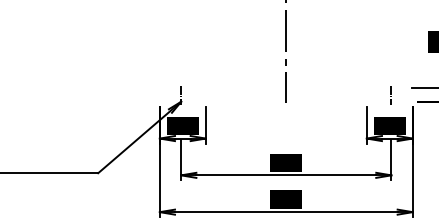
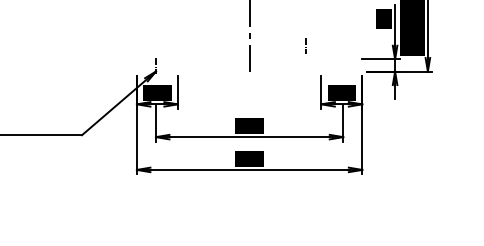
line: (390, 93) -> (305, 44), moved

